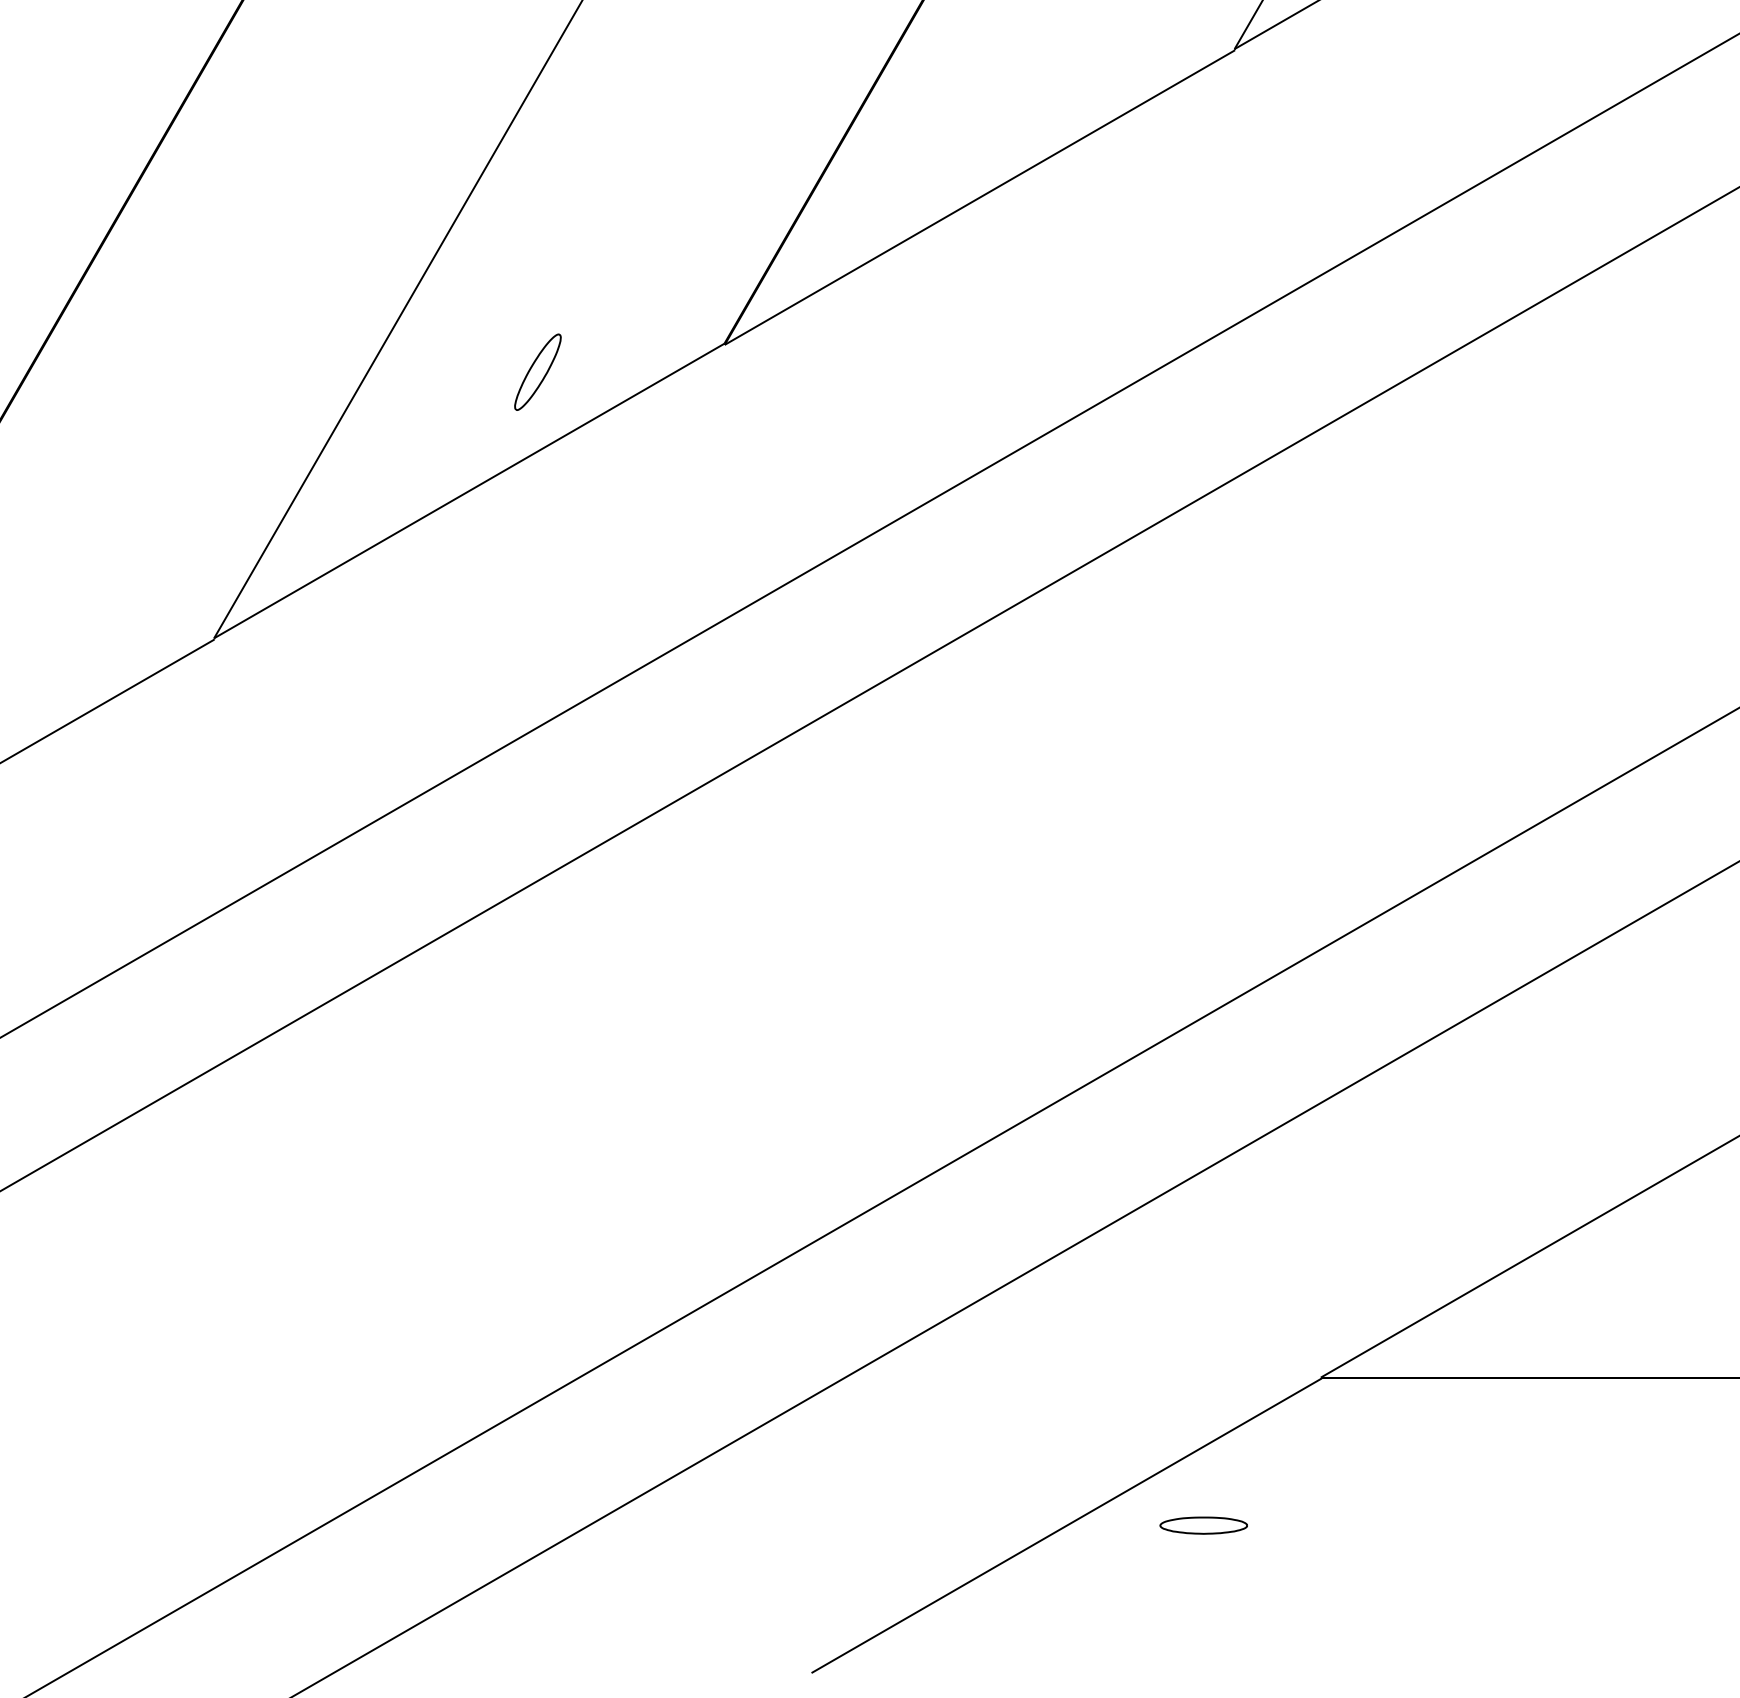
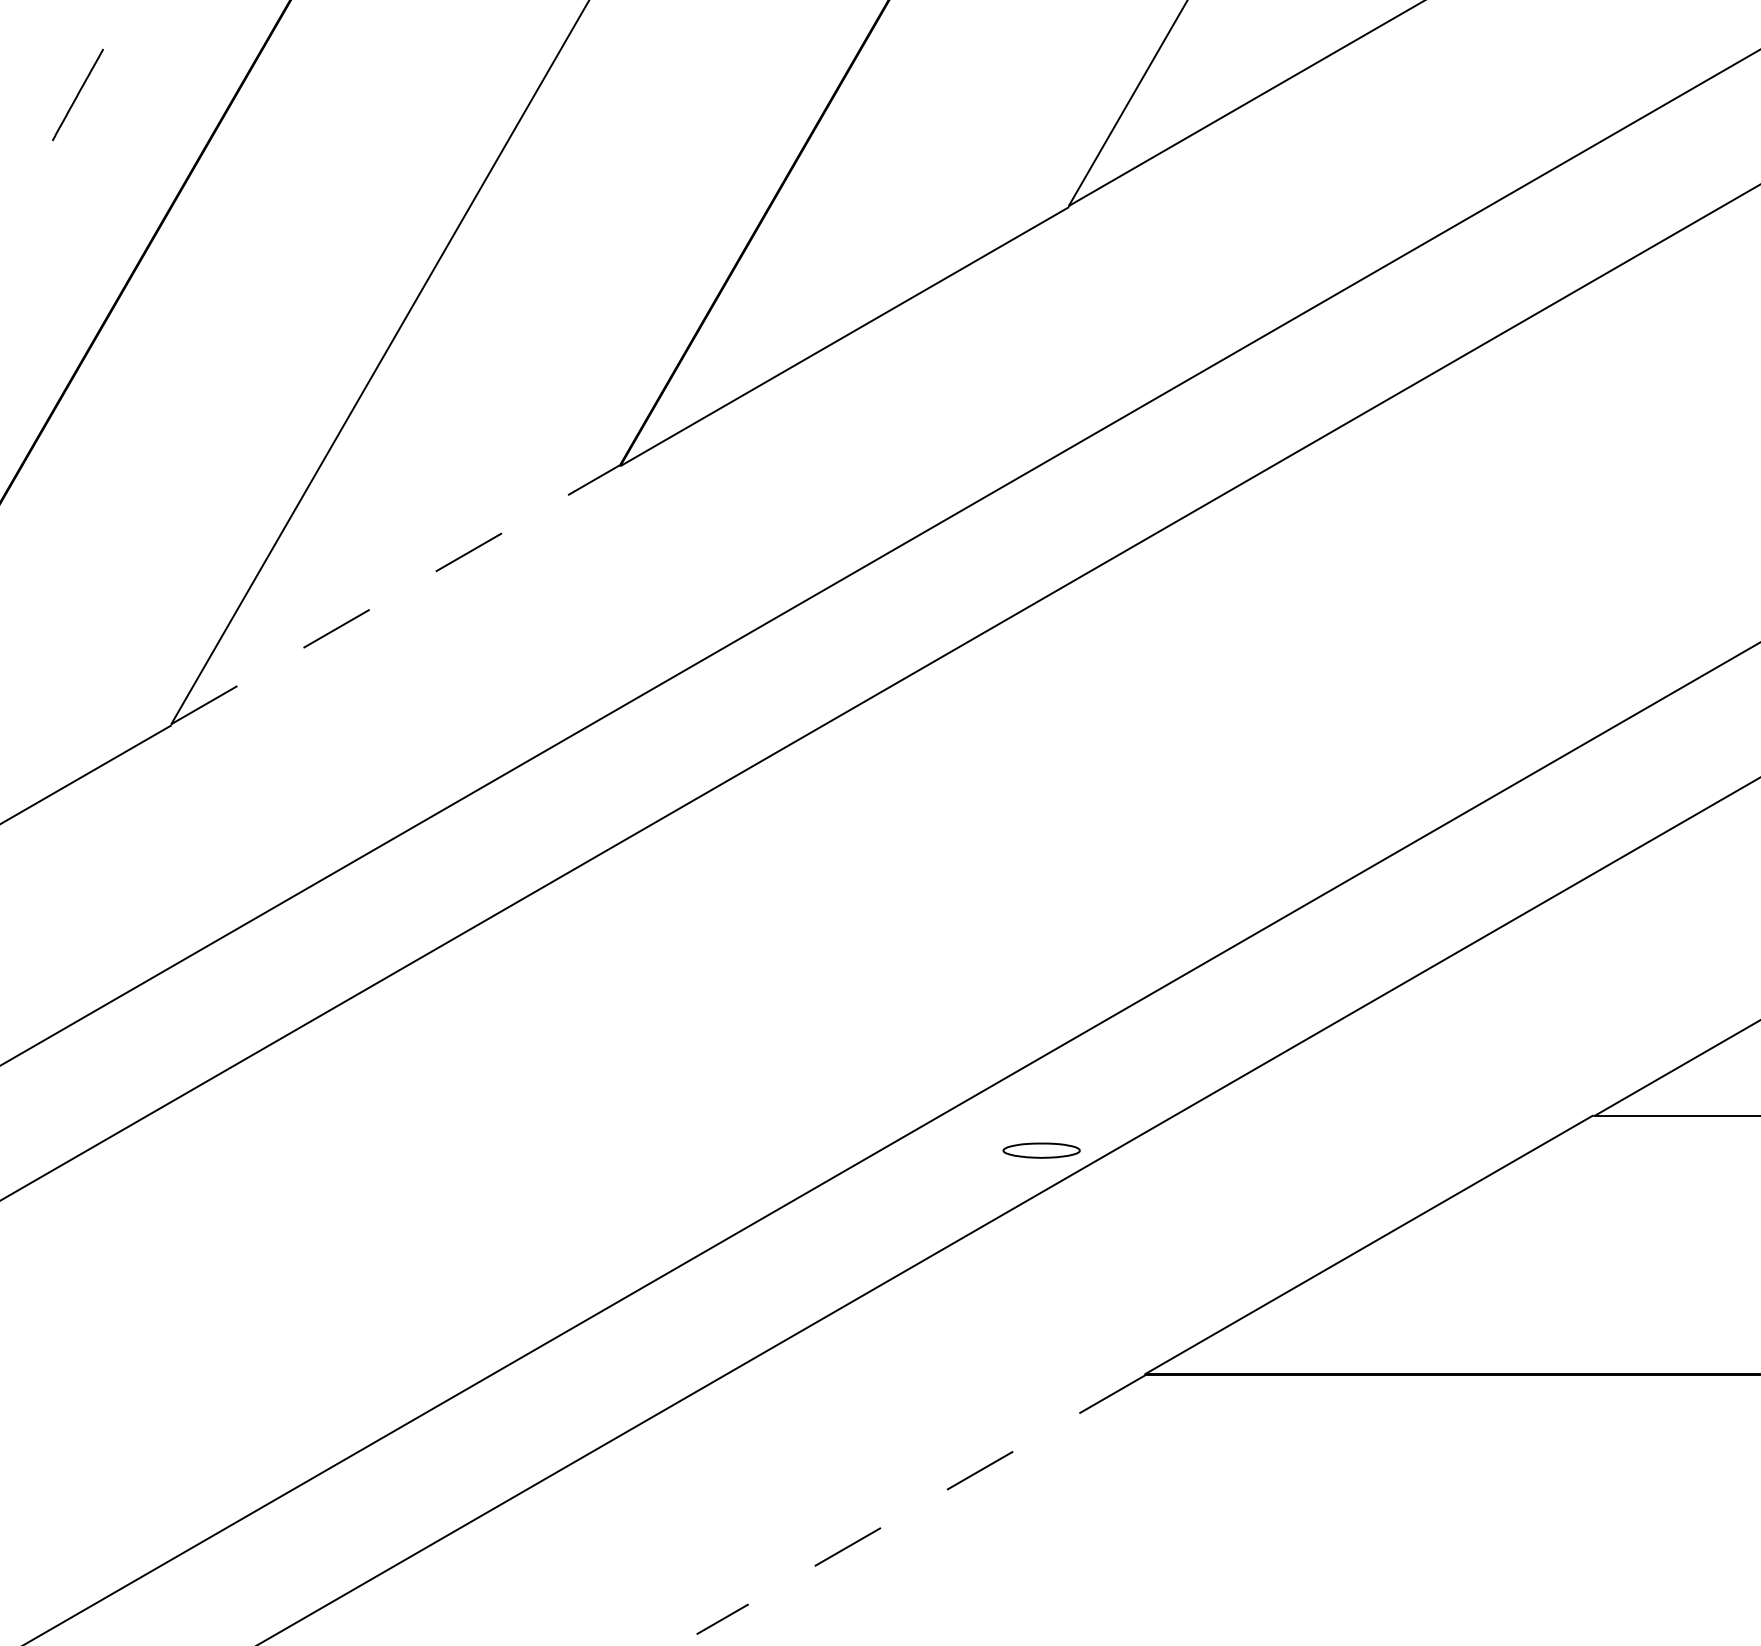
part: (538, 372) -> (456, 490), removed
line: (470, 490) -> (396, 594), solid -> dashed
part: (1203, 1525) -> (1041, 1150), moved
line: (1066, 1526) -> (920, 1505), solid -> dashed

